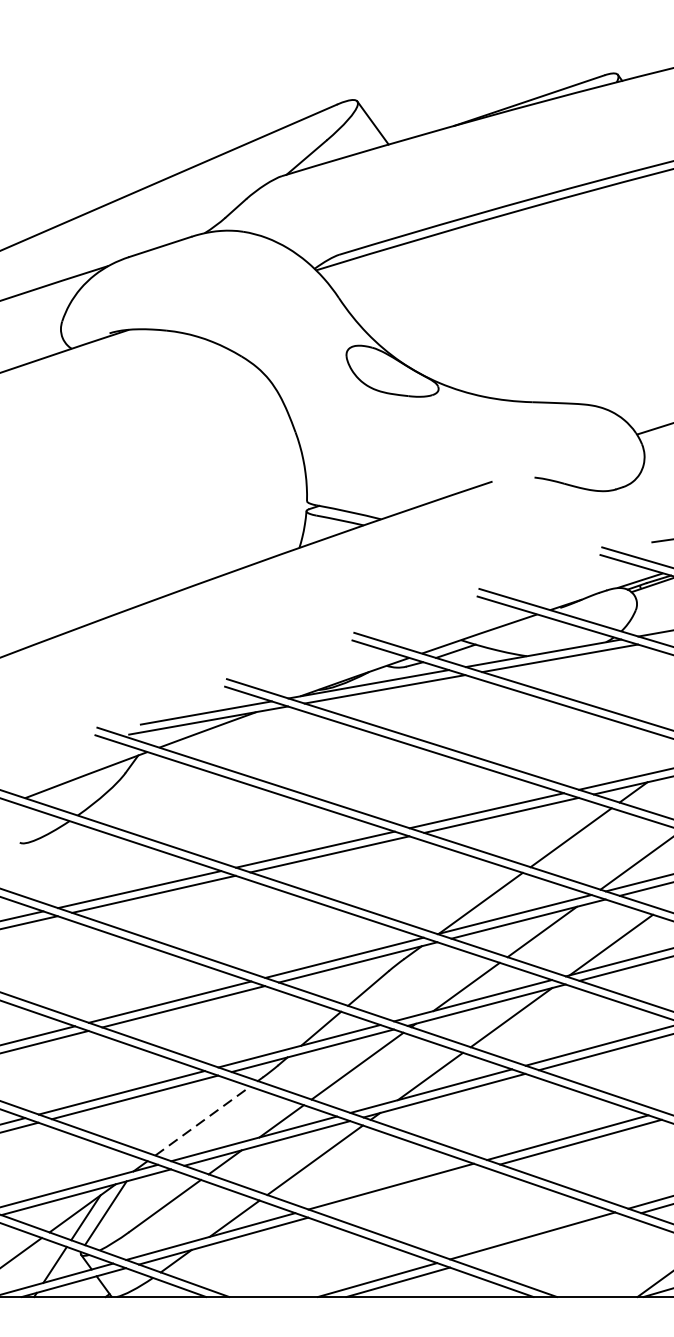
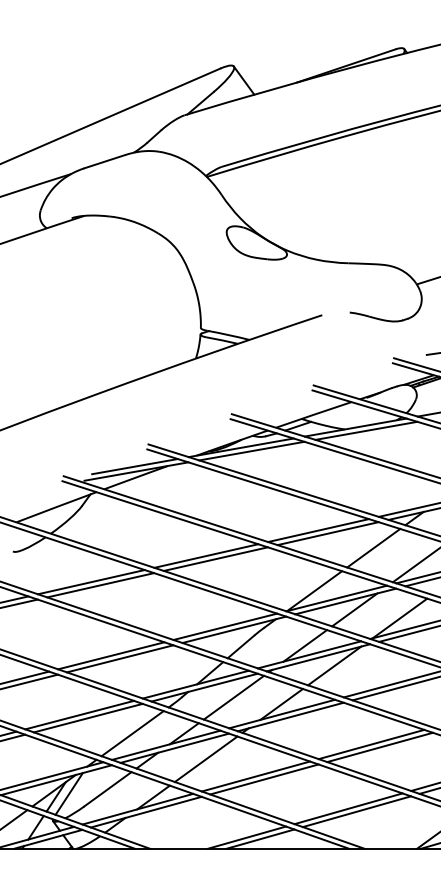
line: (204, 1120) -> (133, 733), dashed -> solid
line: (404, 1191) -> (264, 779), added
line: (544, 1240) -> (356, 811), added

